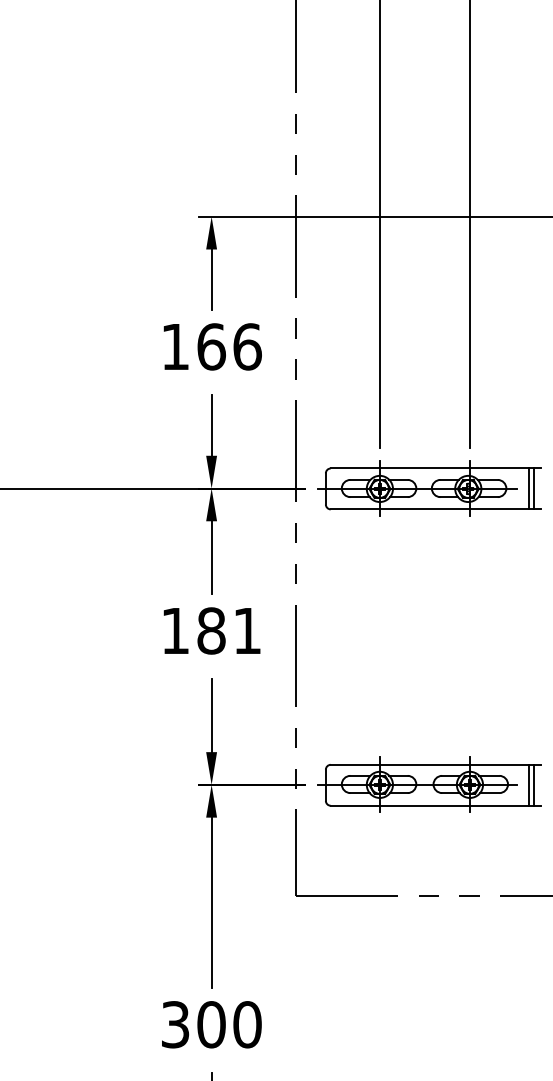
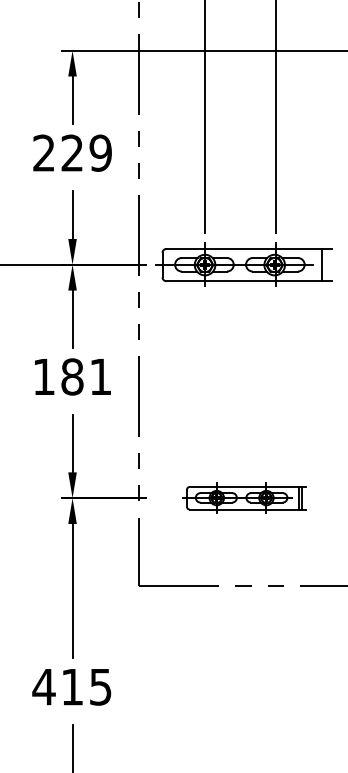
text: (211, 346) -> (72, 152), 166 -> 229
line: (533, 488) -> (326, 264), removed
part: (429, 784) -> (244, 497), size x0.7
text: (210, 1024) -> (71, 686), 300 -> 415

